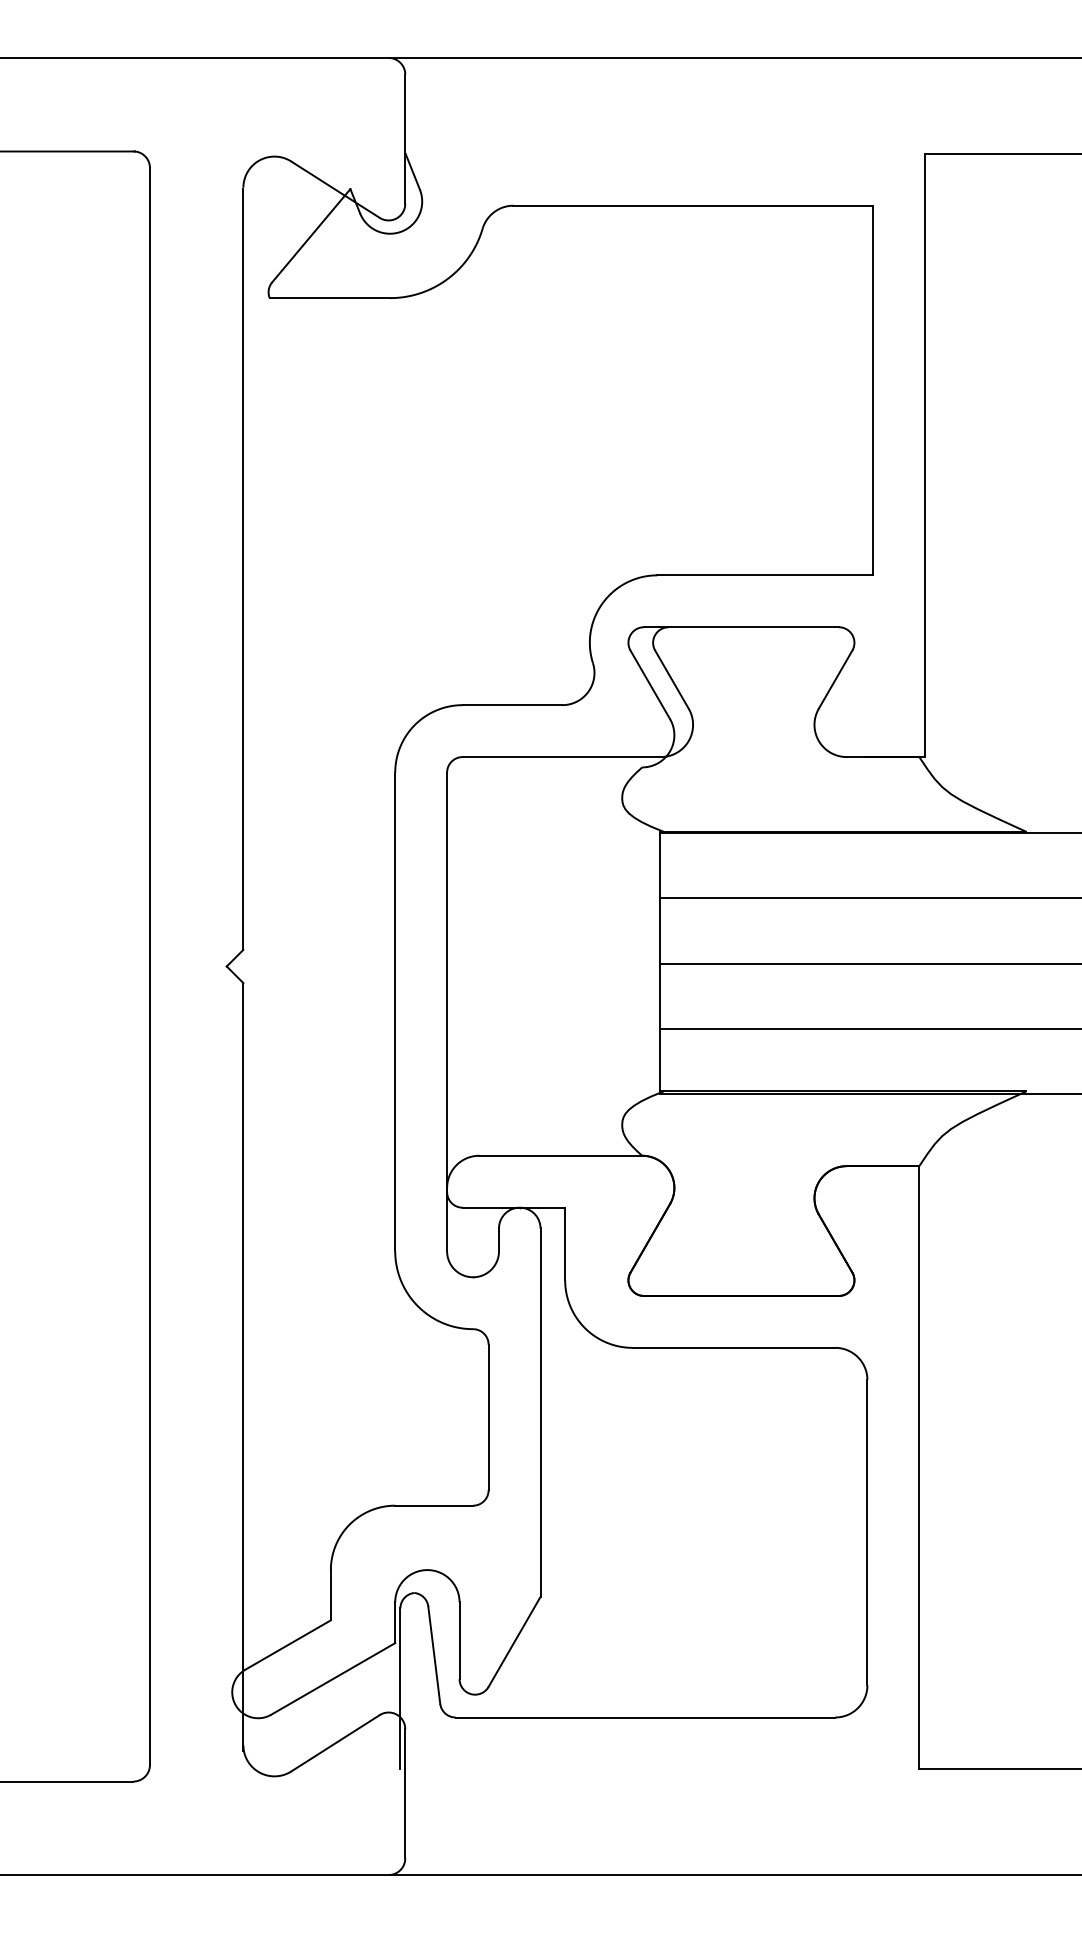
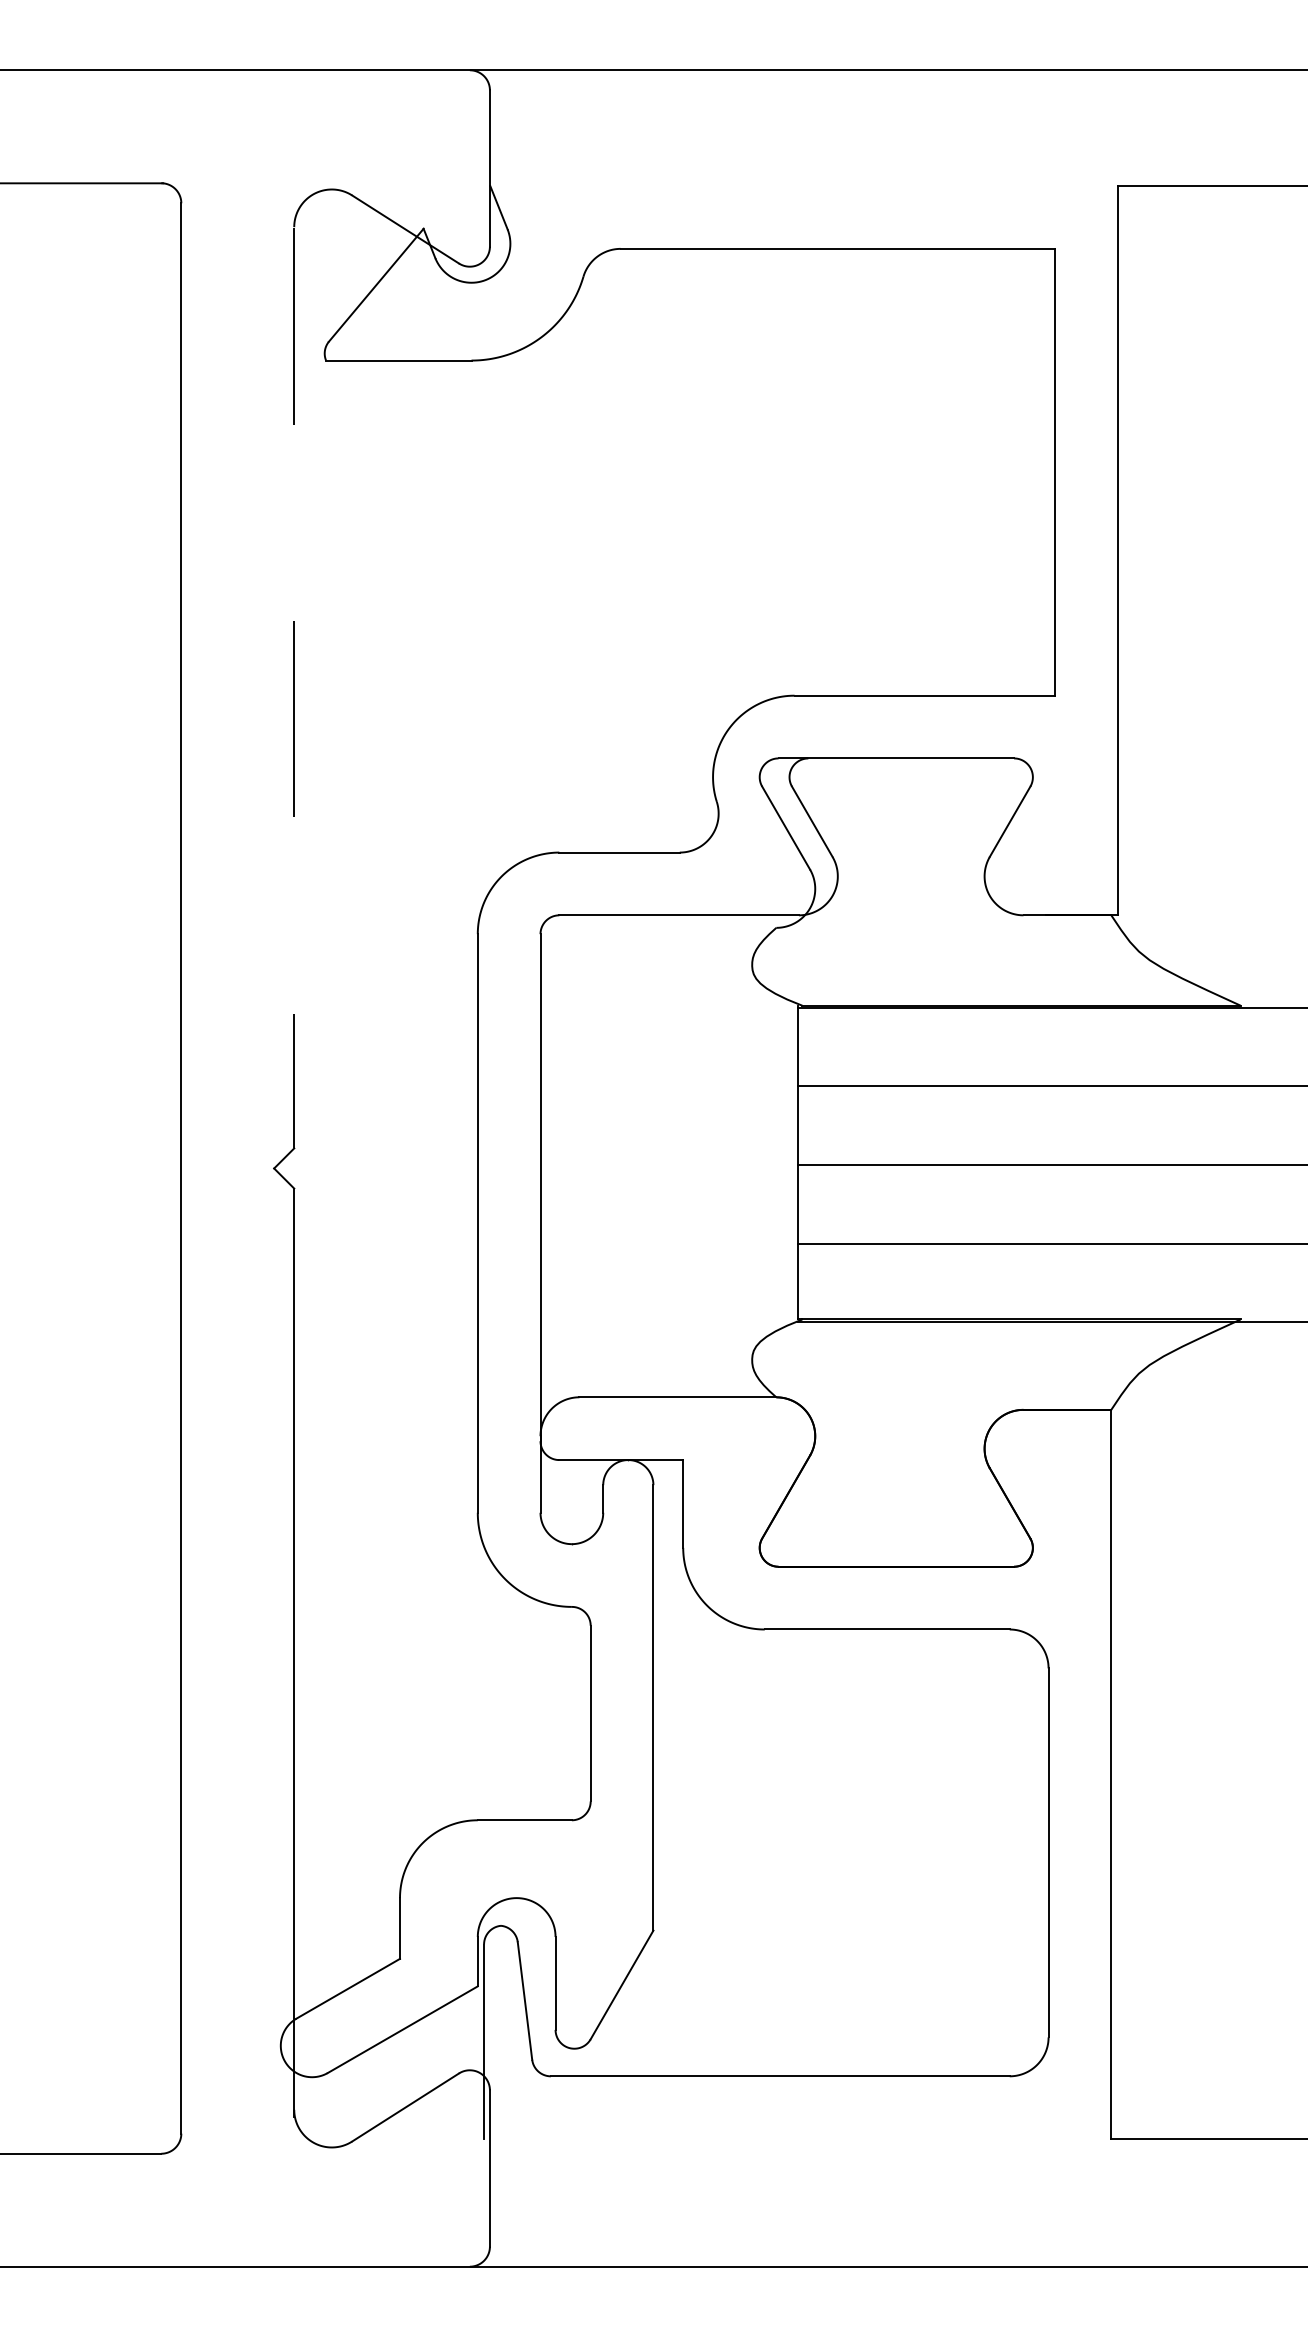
line: (243, 569) -> (294, 688), solid -> dashed

